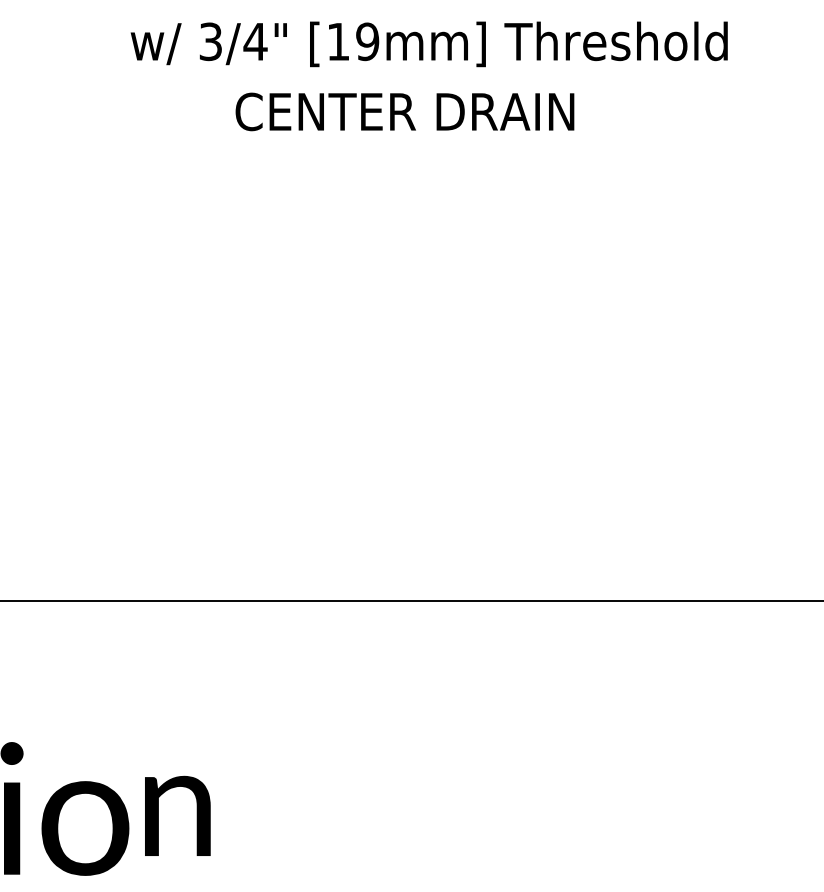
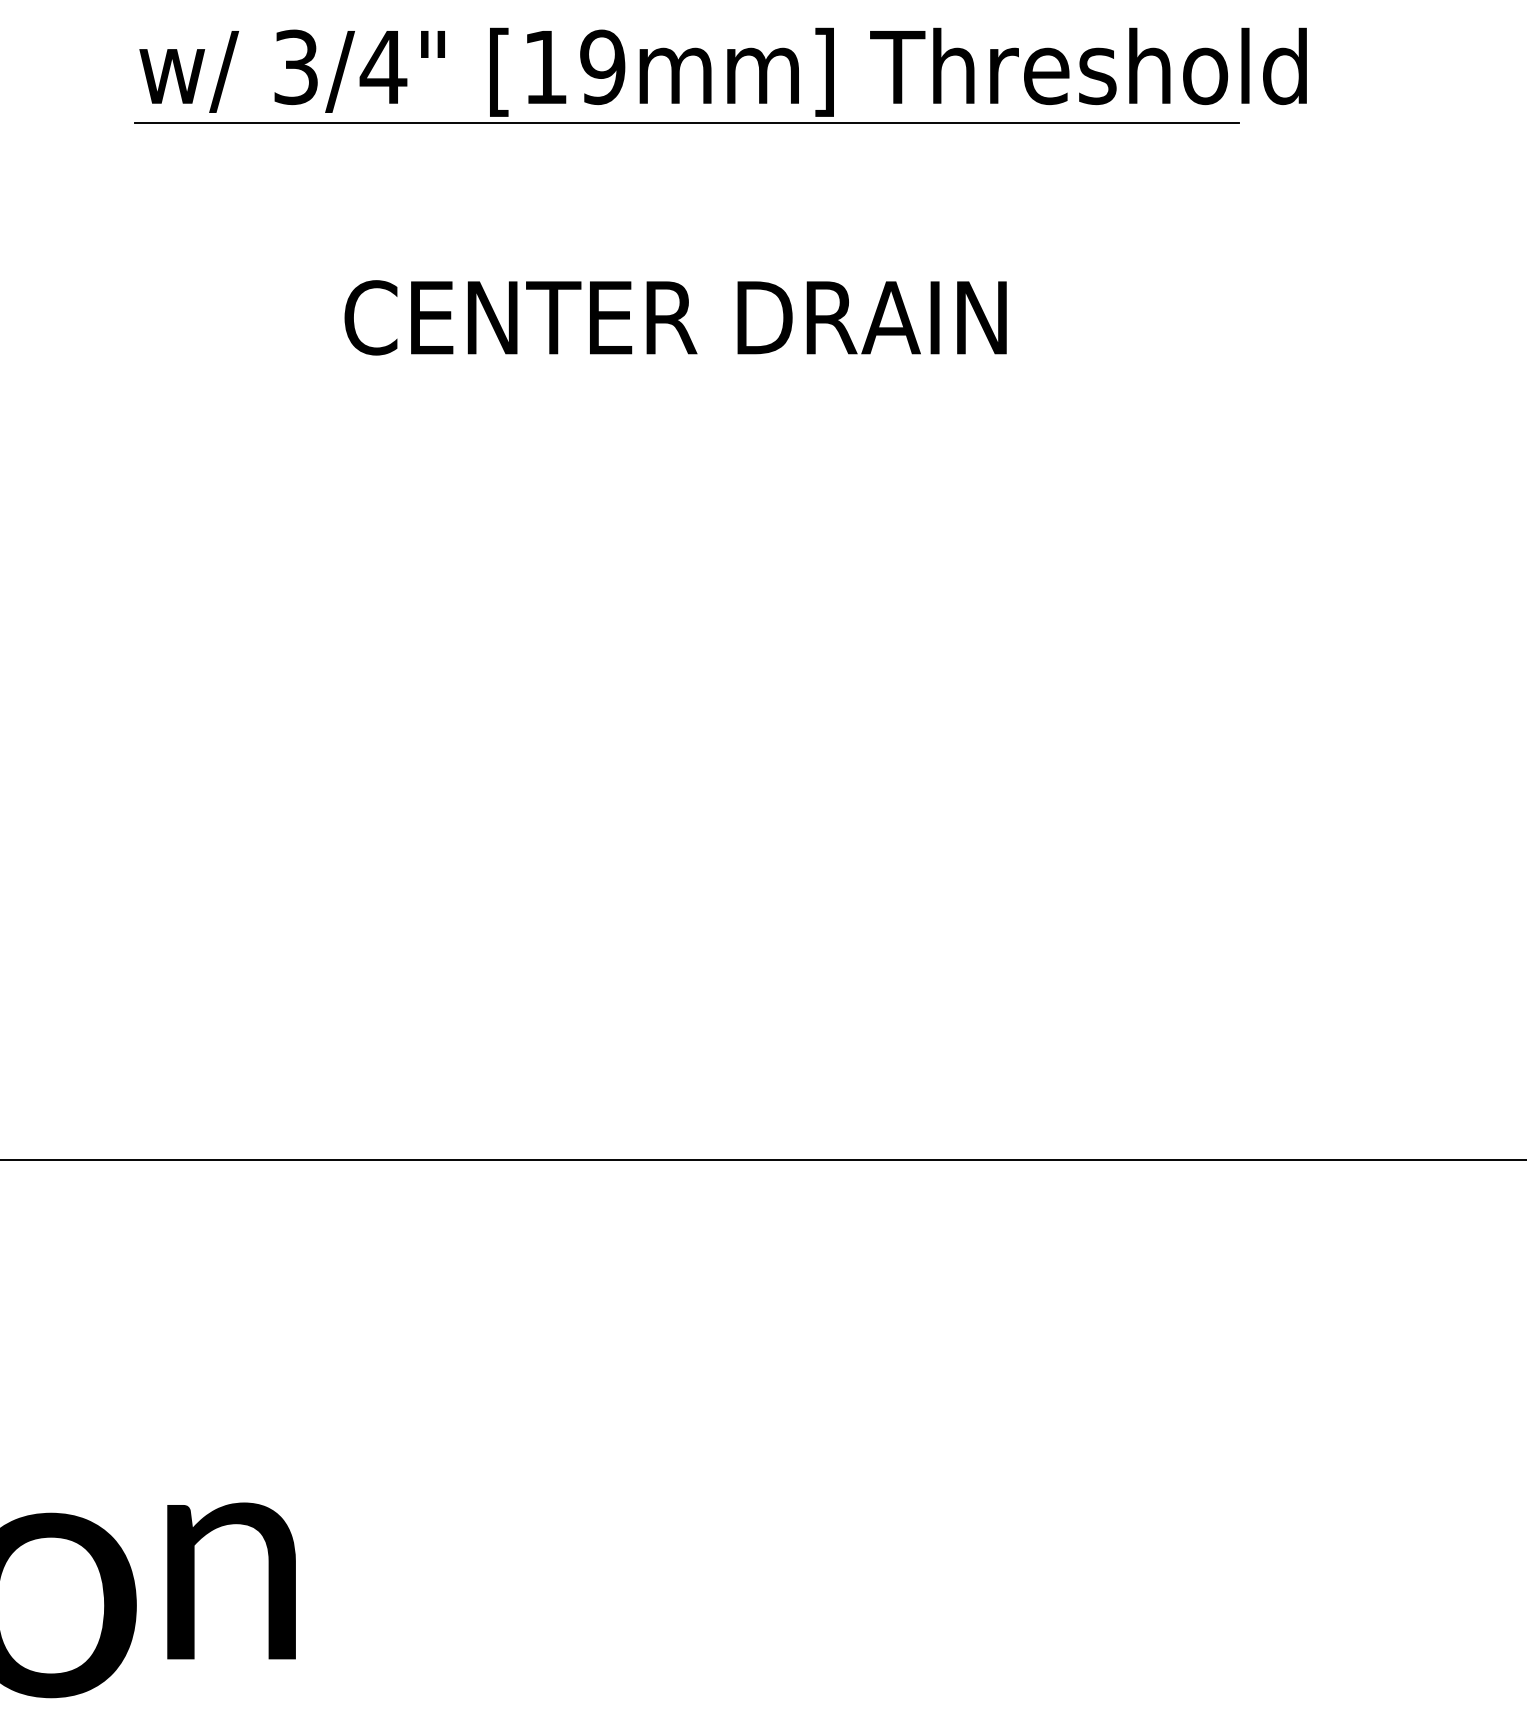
line: (410, 70) -> (686, 123), added
text: (404, 111) -> (674, 316), moved

